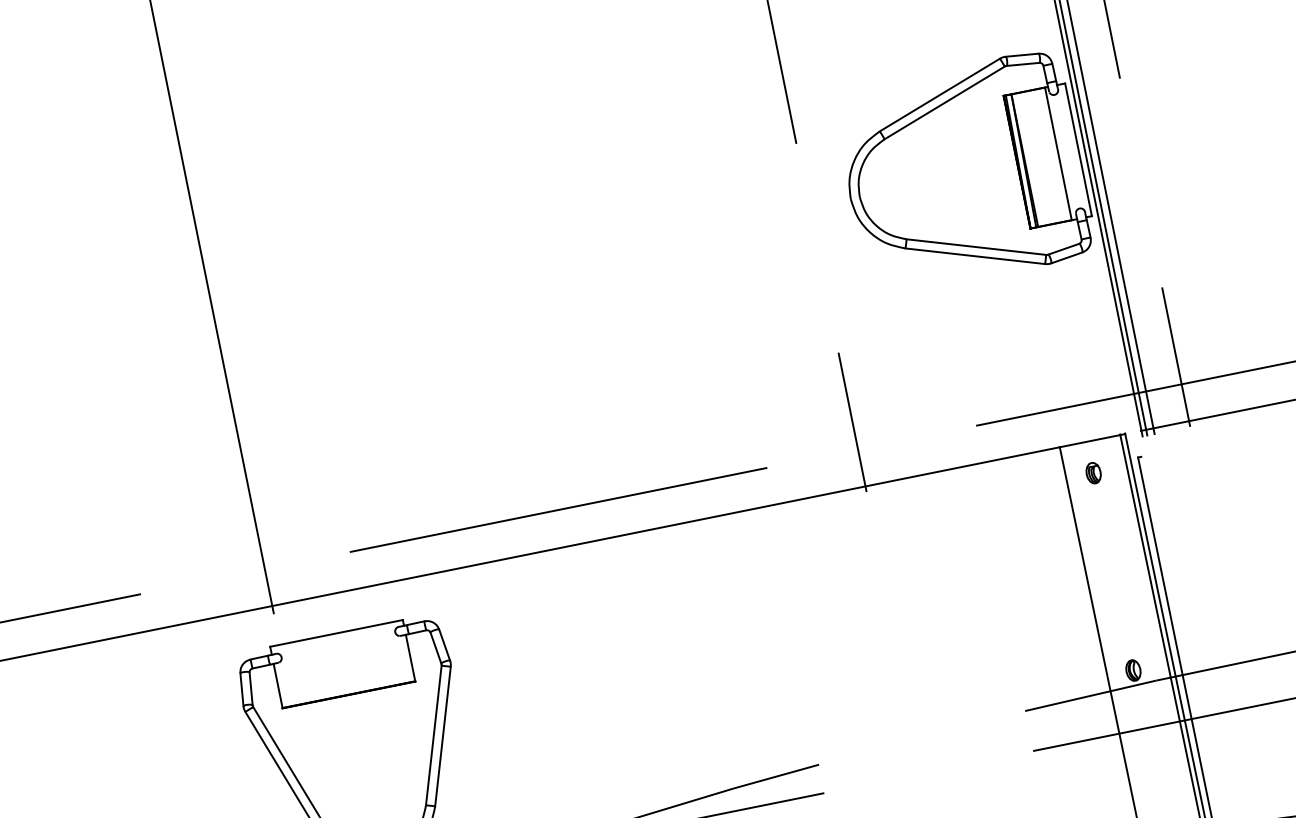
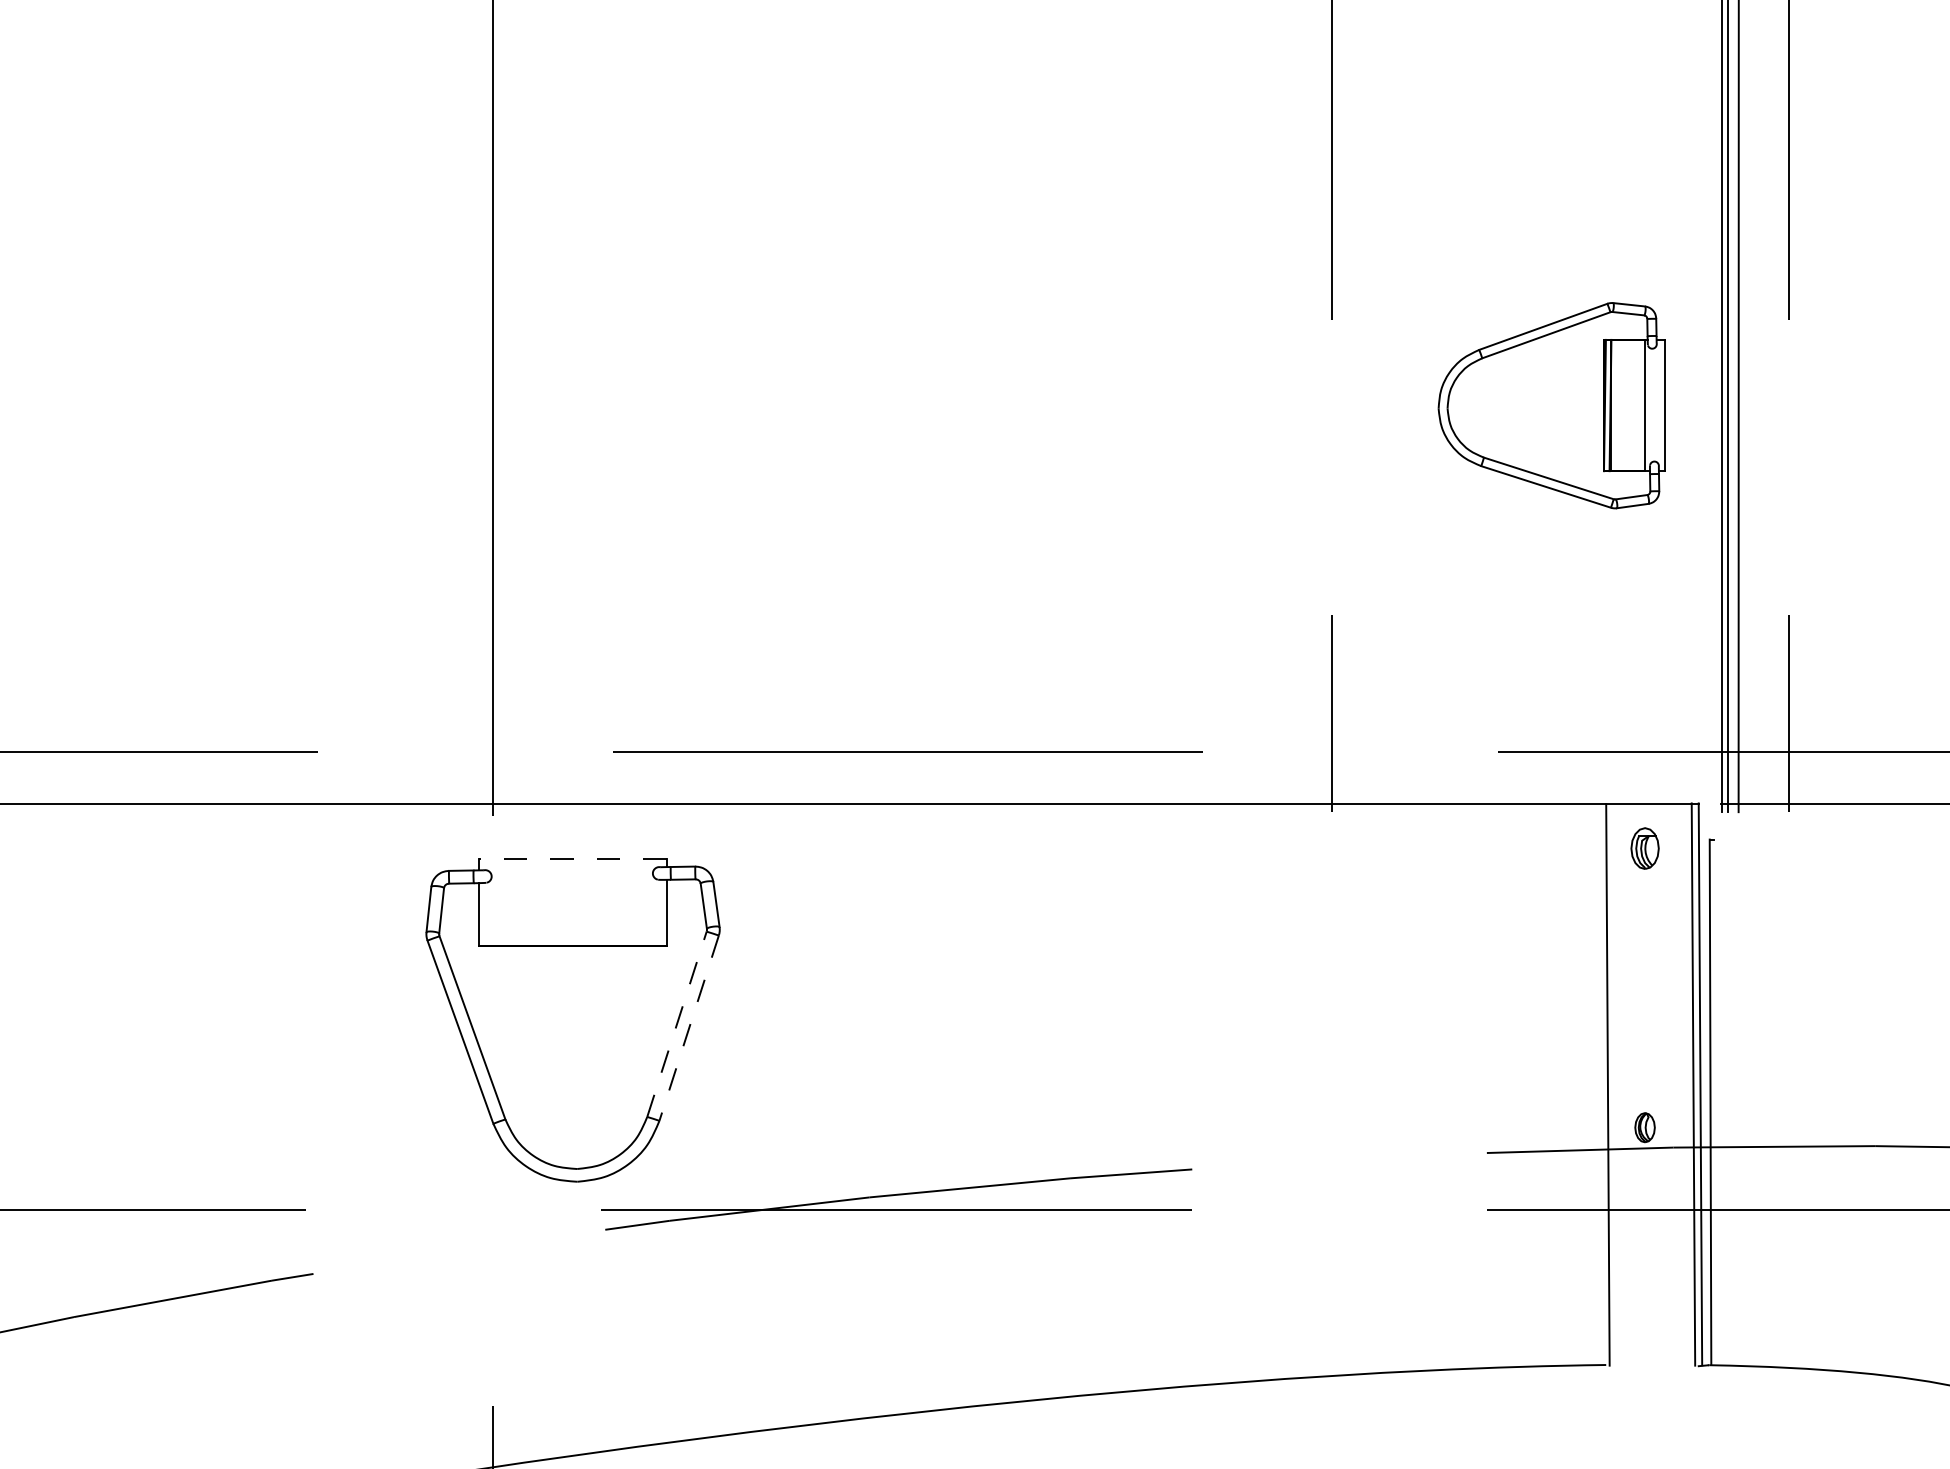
part: (964, 173) -> (1551, 405), size x0.7
part: (1093, 473) -> (1644, 848), size x1.4
line: (336, 633) -> (572, 858), solid -> dashed
line: (434, 734) -> (677, 1023), solid -> dashed
line: (443, 736) -> (689, 1028), solid -> dashed

